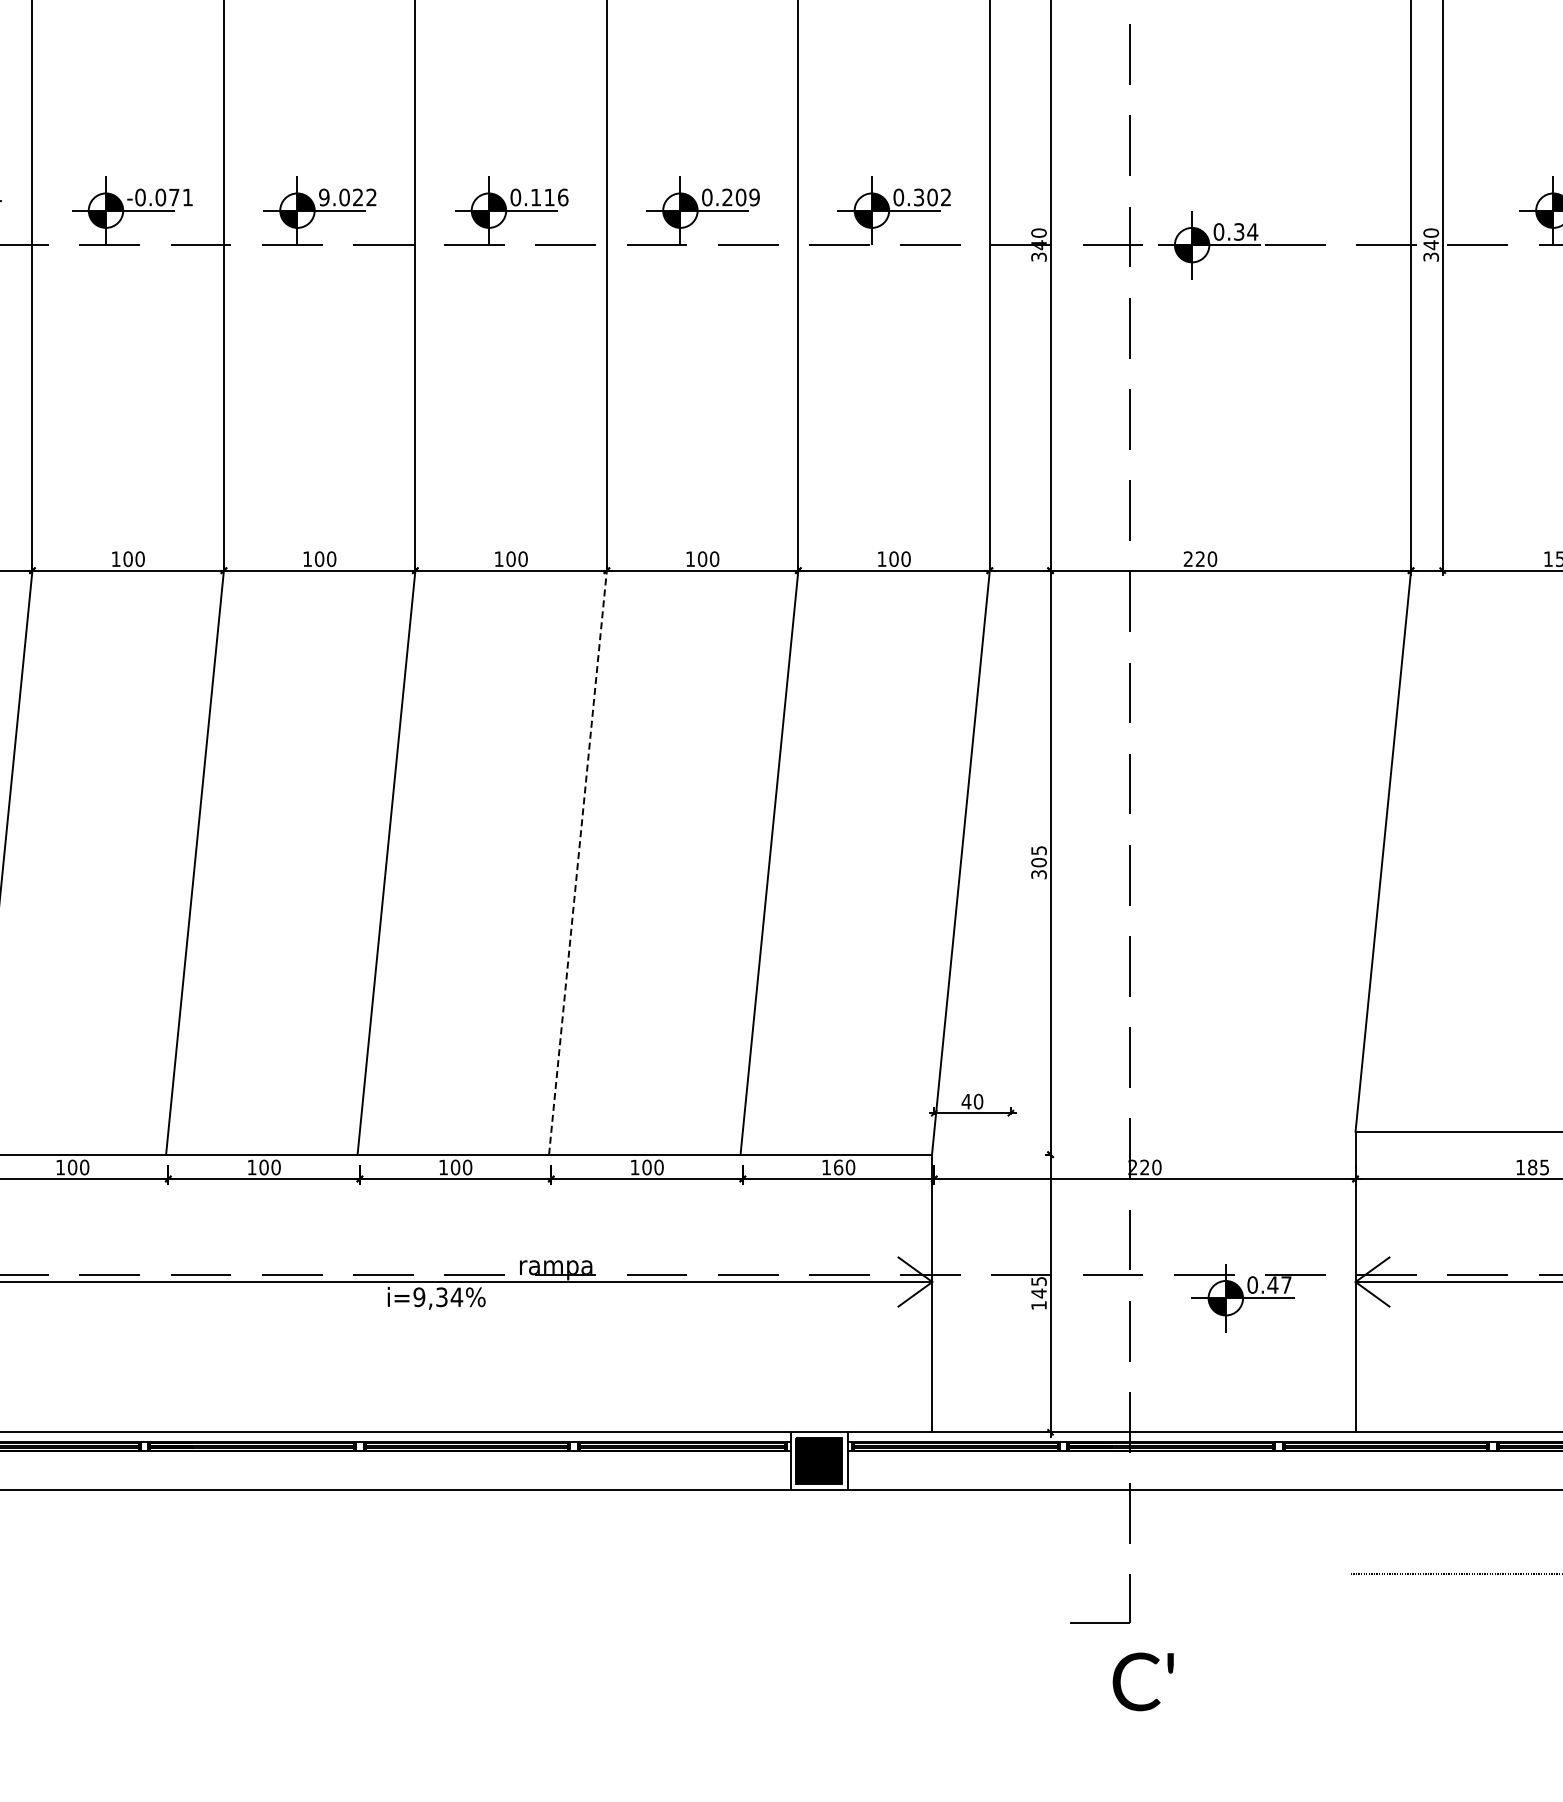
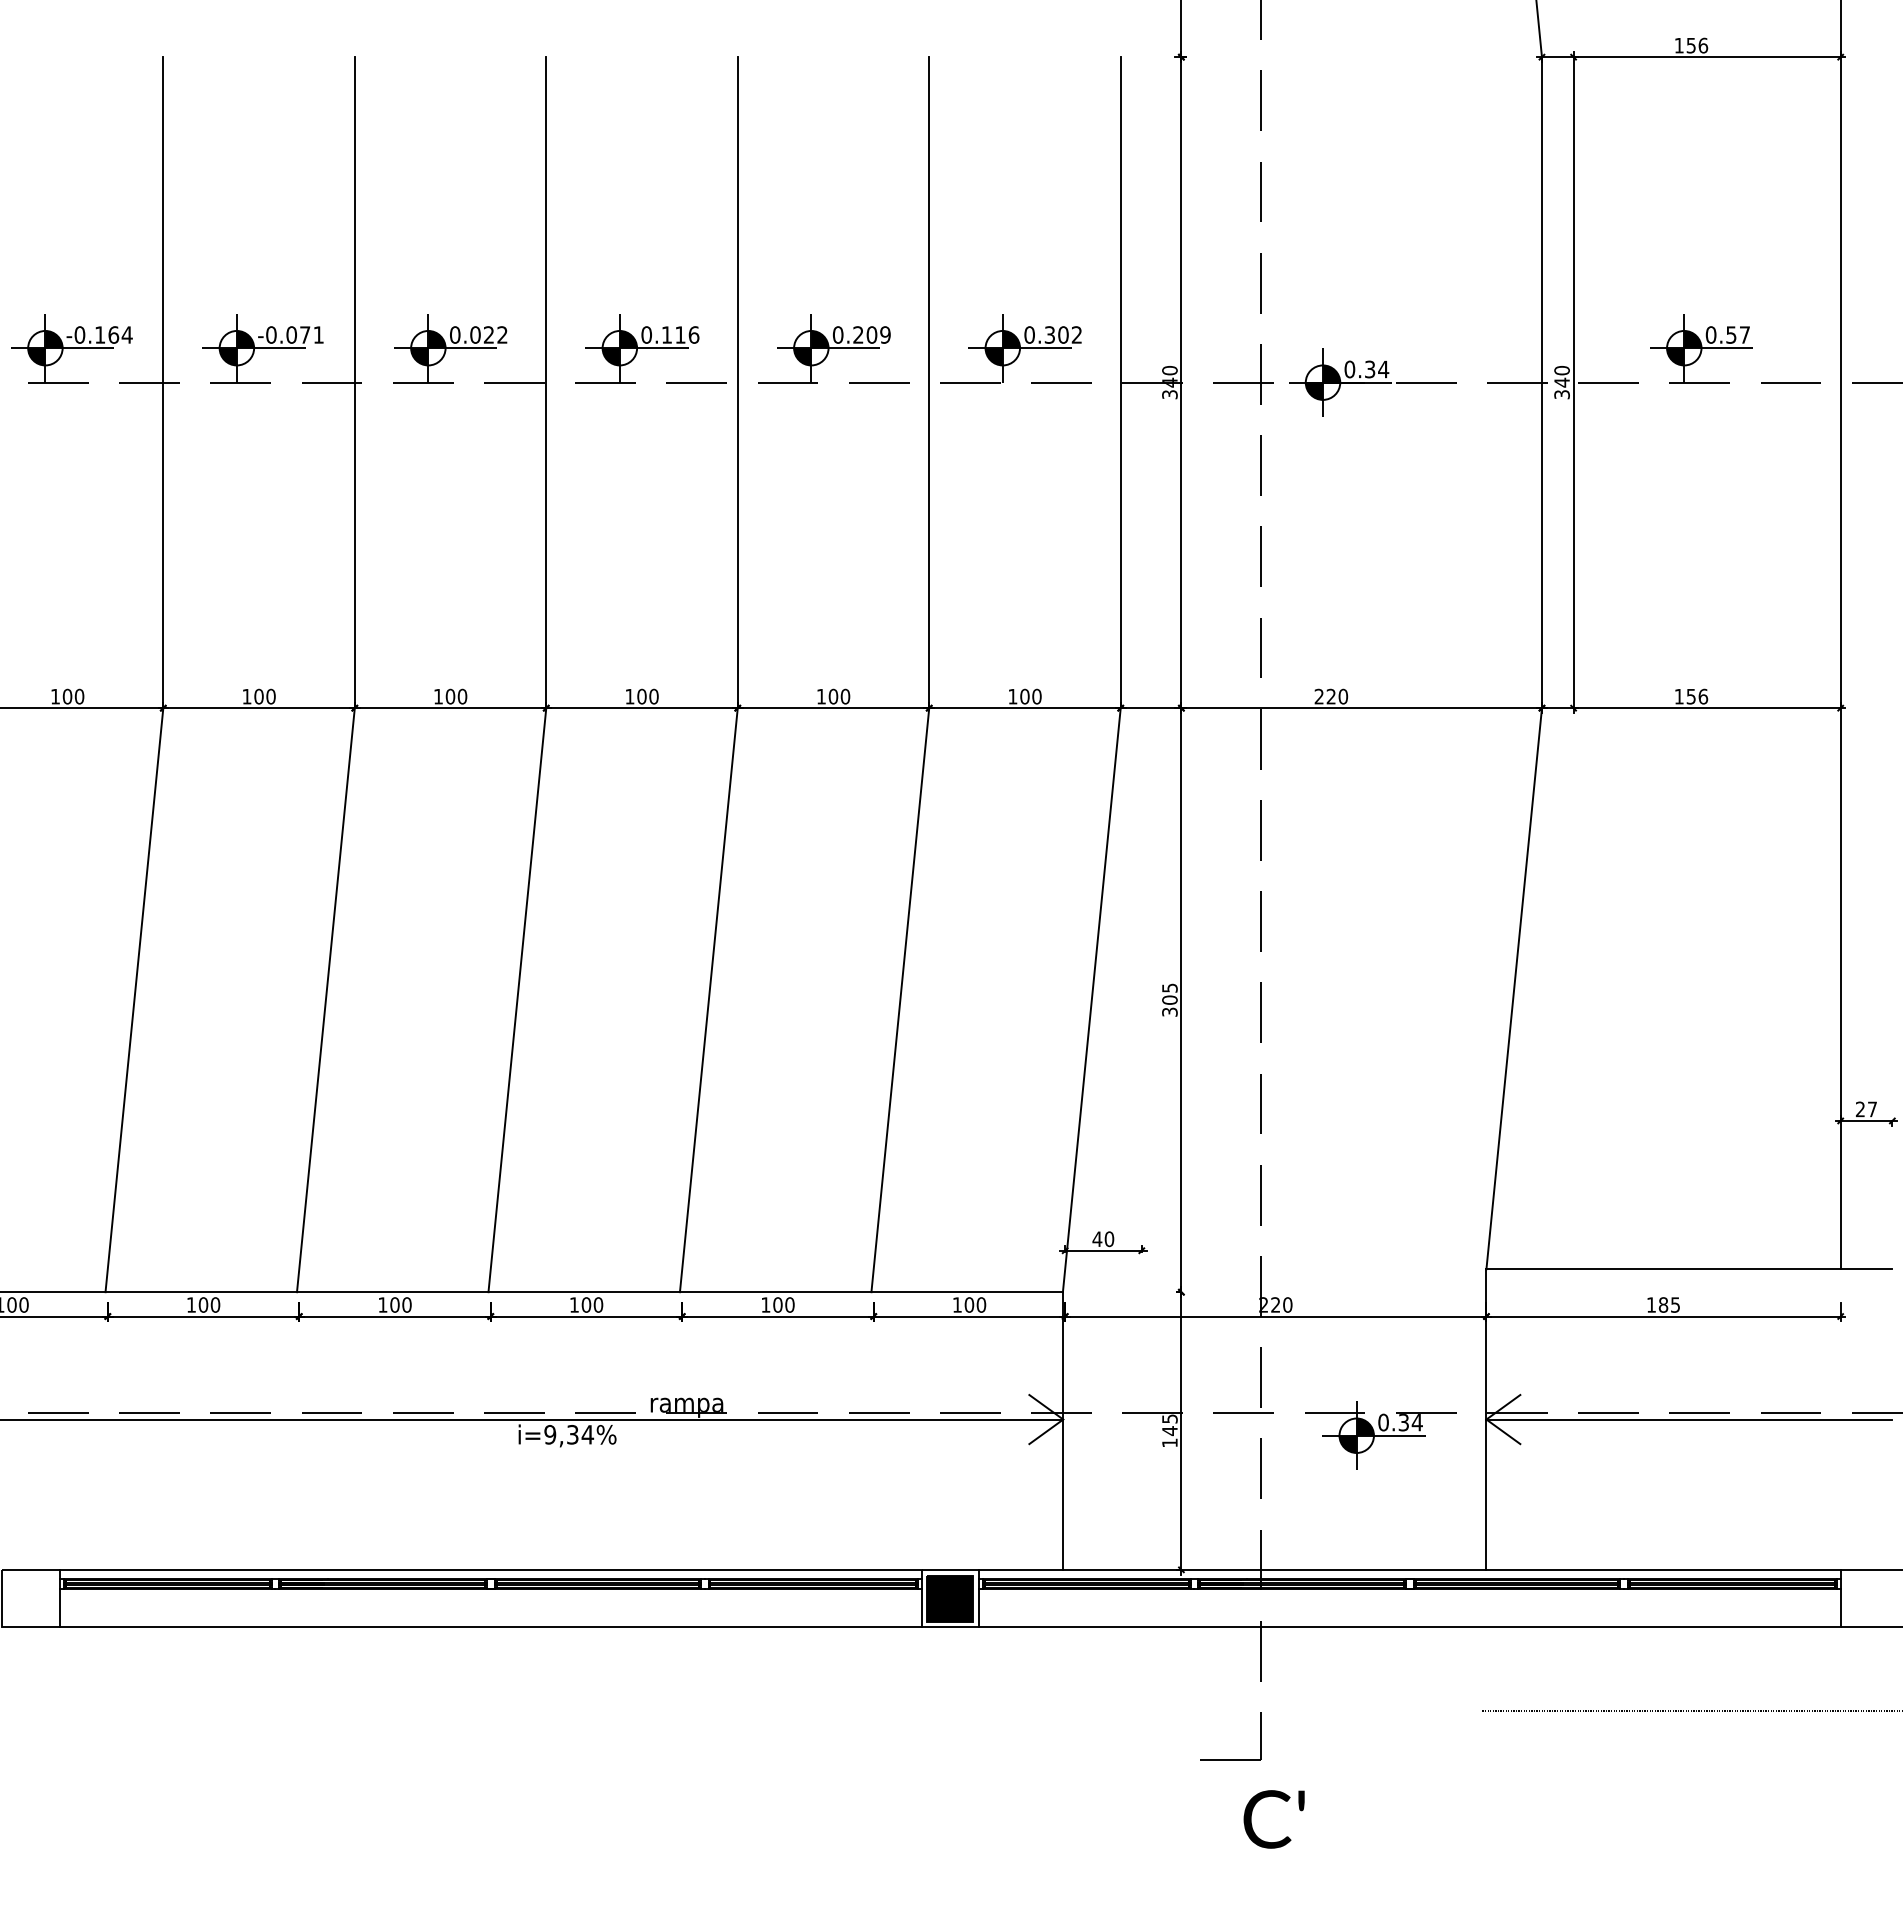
text: (323, 196) -> (454, 334), 9.022 -> 0.022
line: (577, 861) -> (708, 999), dashed -> solid
text: (838, 1166) -> (969, 1304), 160 -> 100
text: (1279, 1284) -> (1410, 1422), 0.47 -> 0.34

